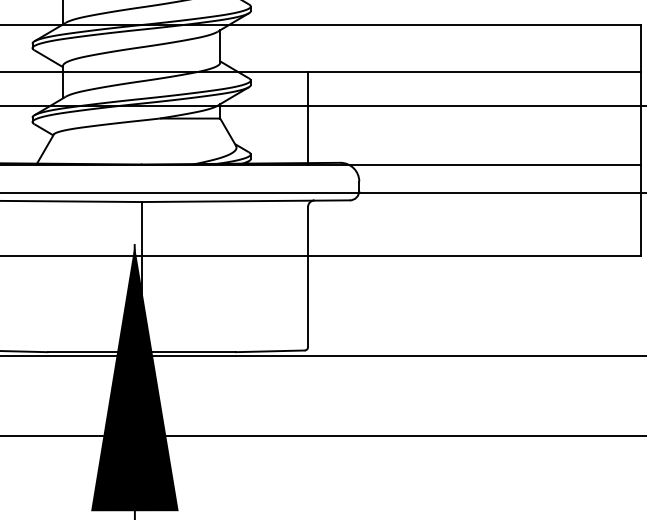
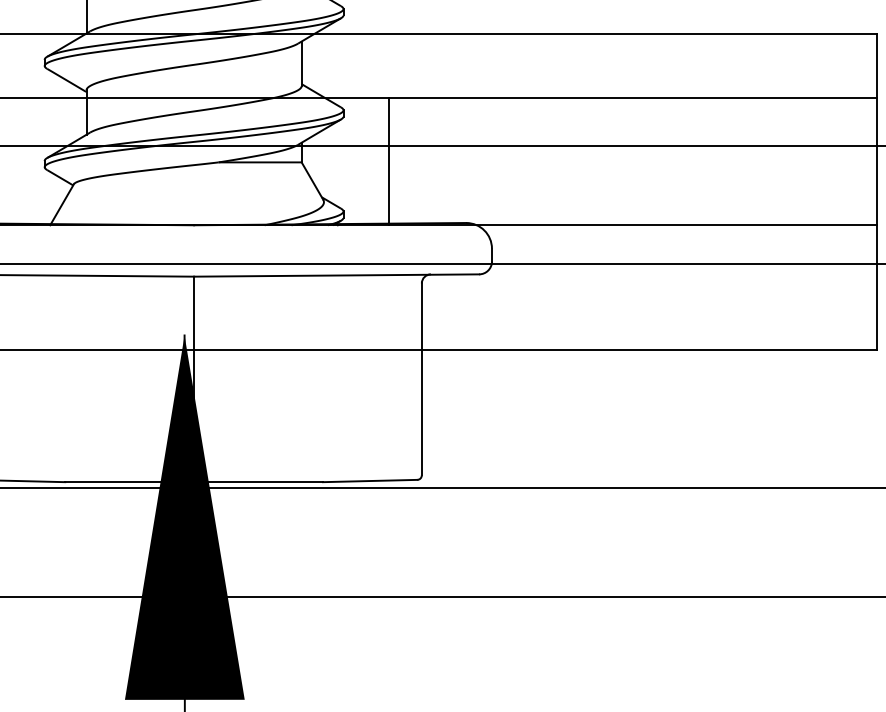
line: (308, 117) -> (389, 160), moved

